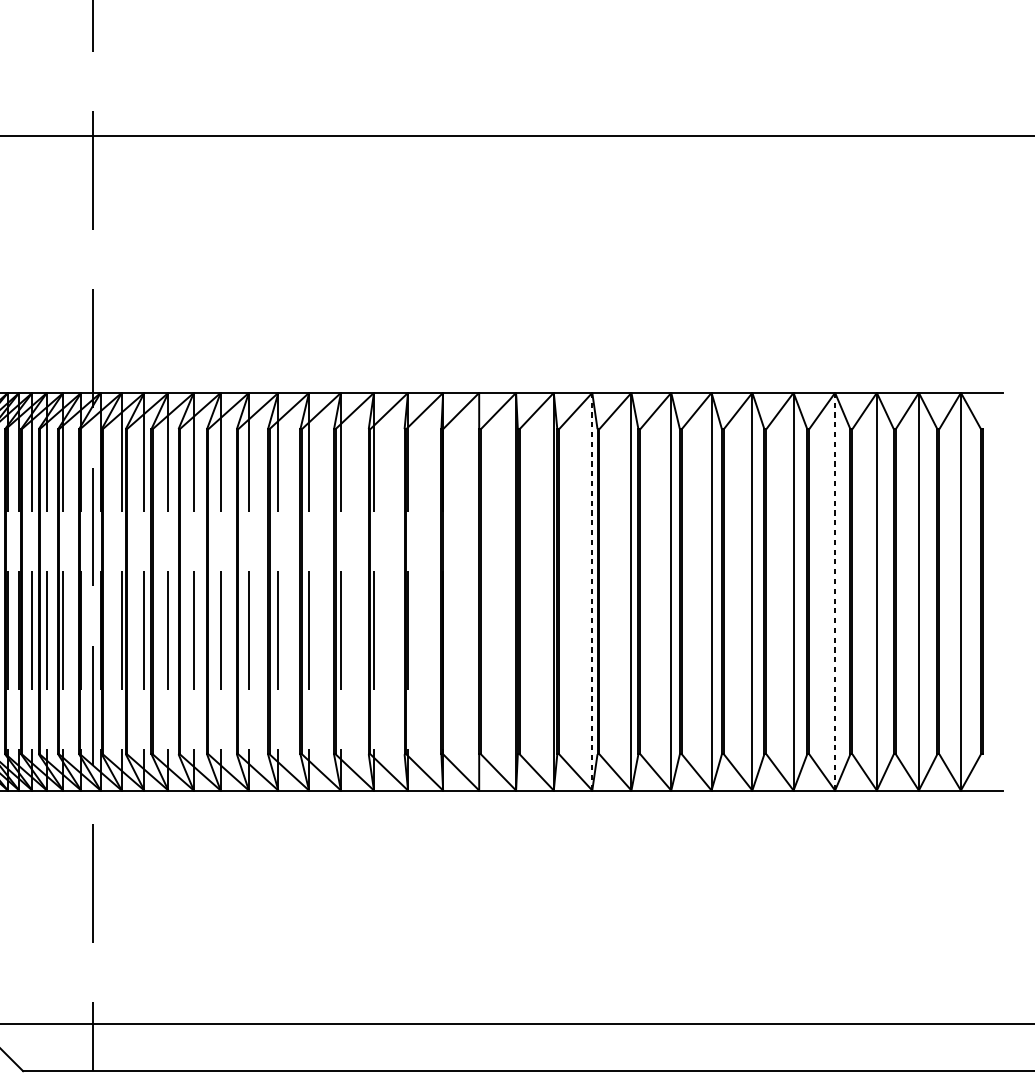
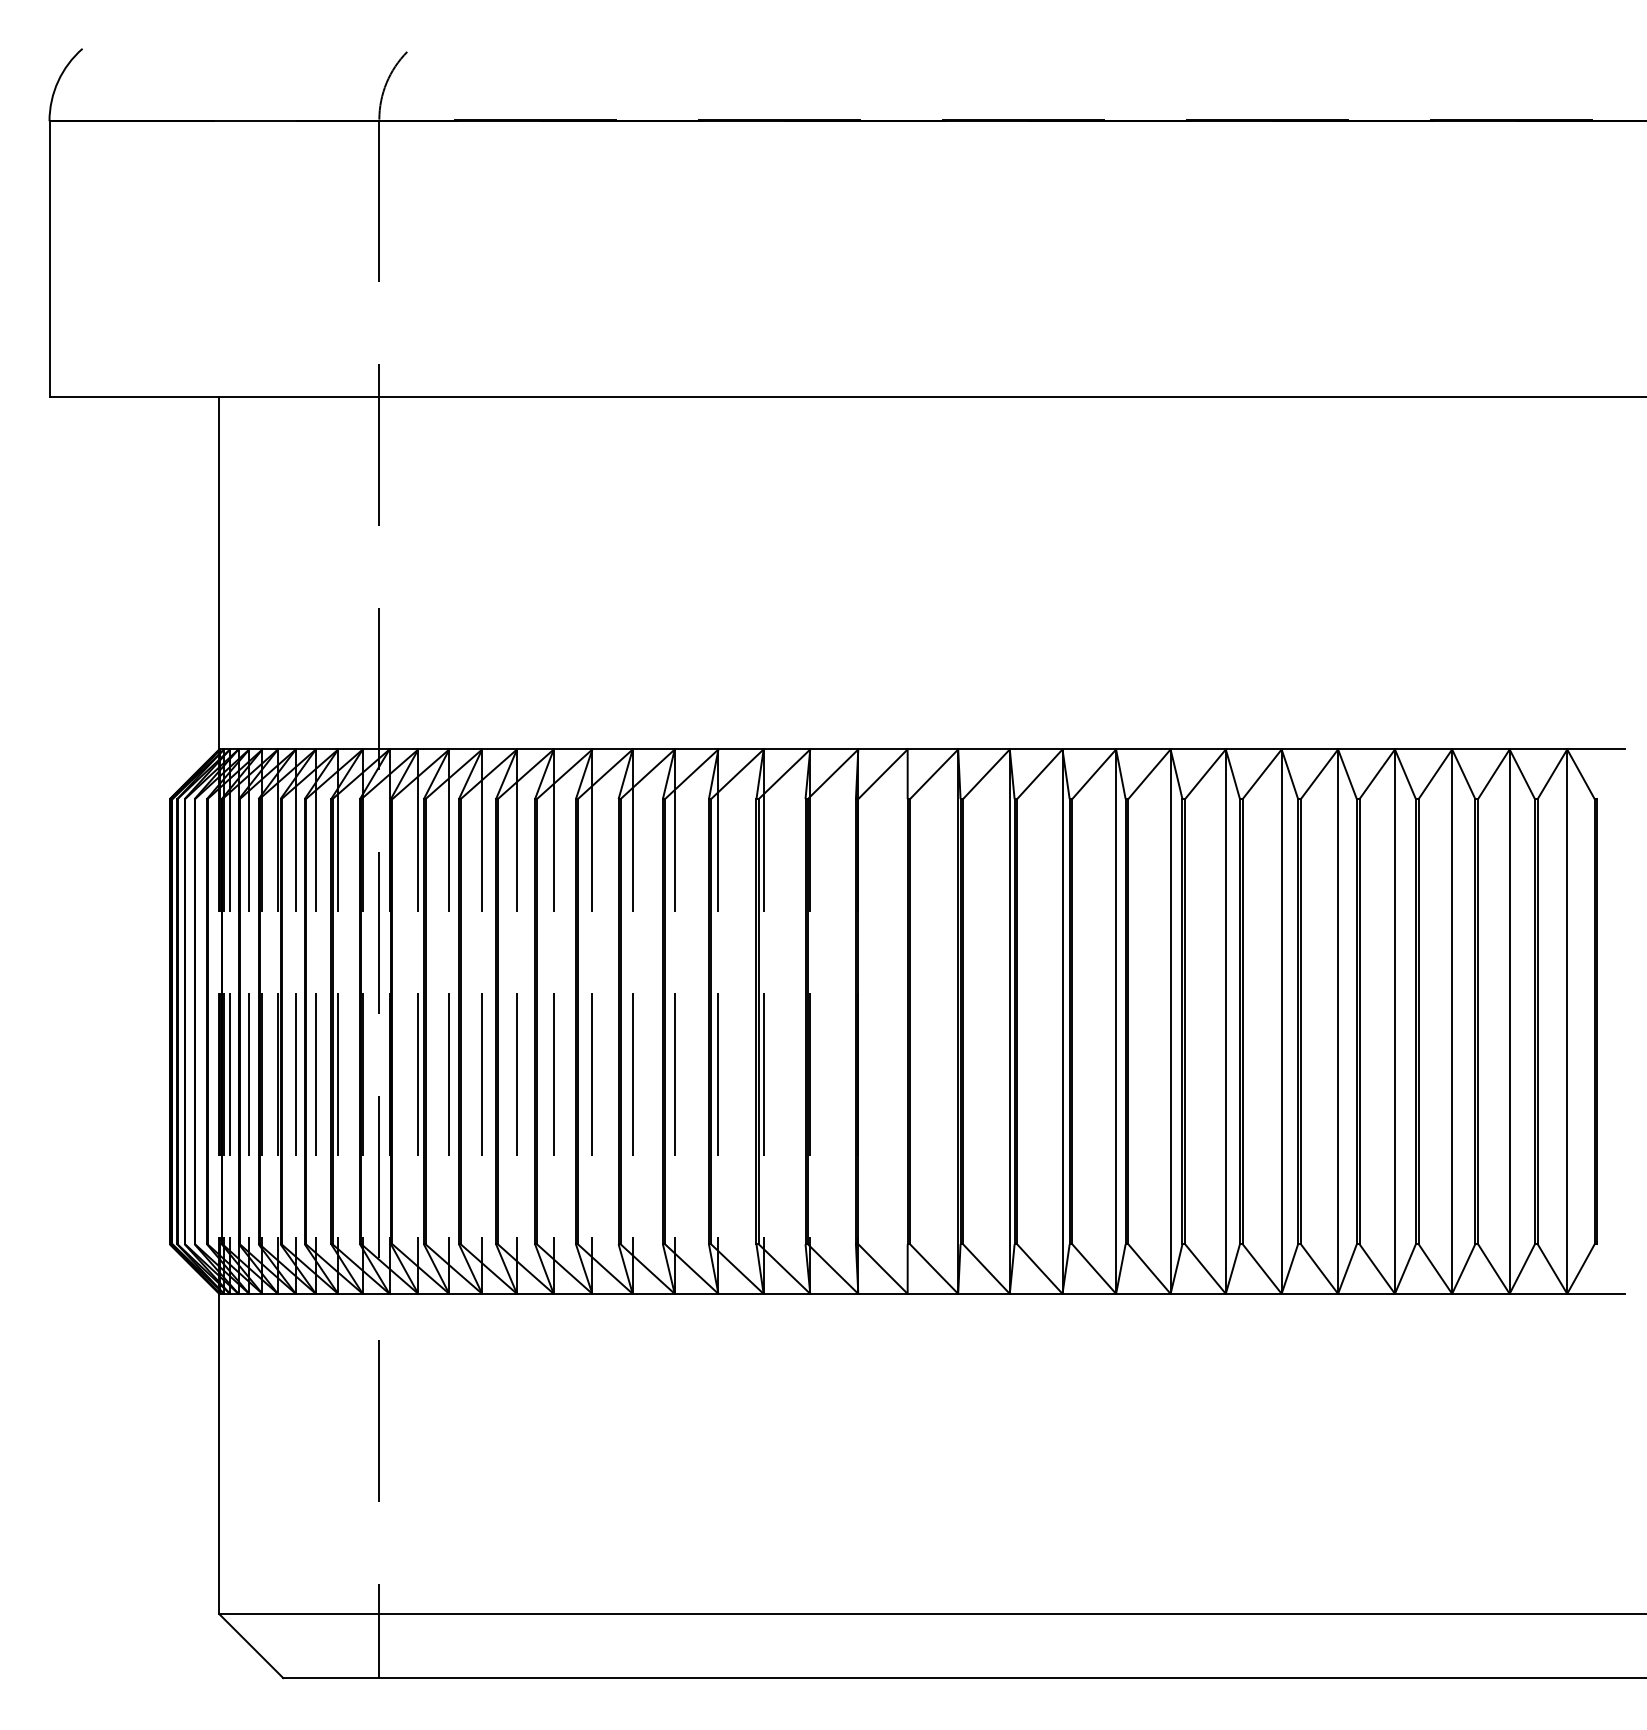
line: (592, 592) -> (1062, 1022), dashed -> solid
line: (834, 592) -> (1394, 1022), dashed -> solid

